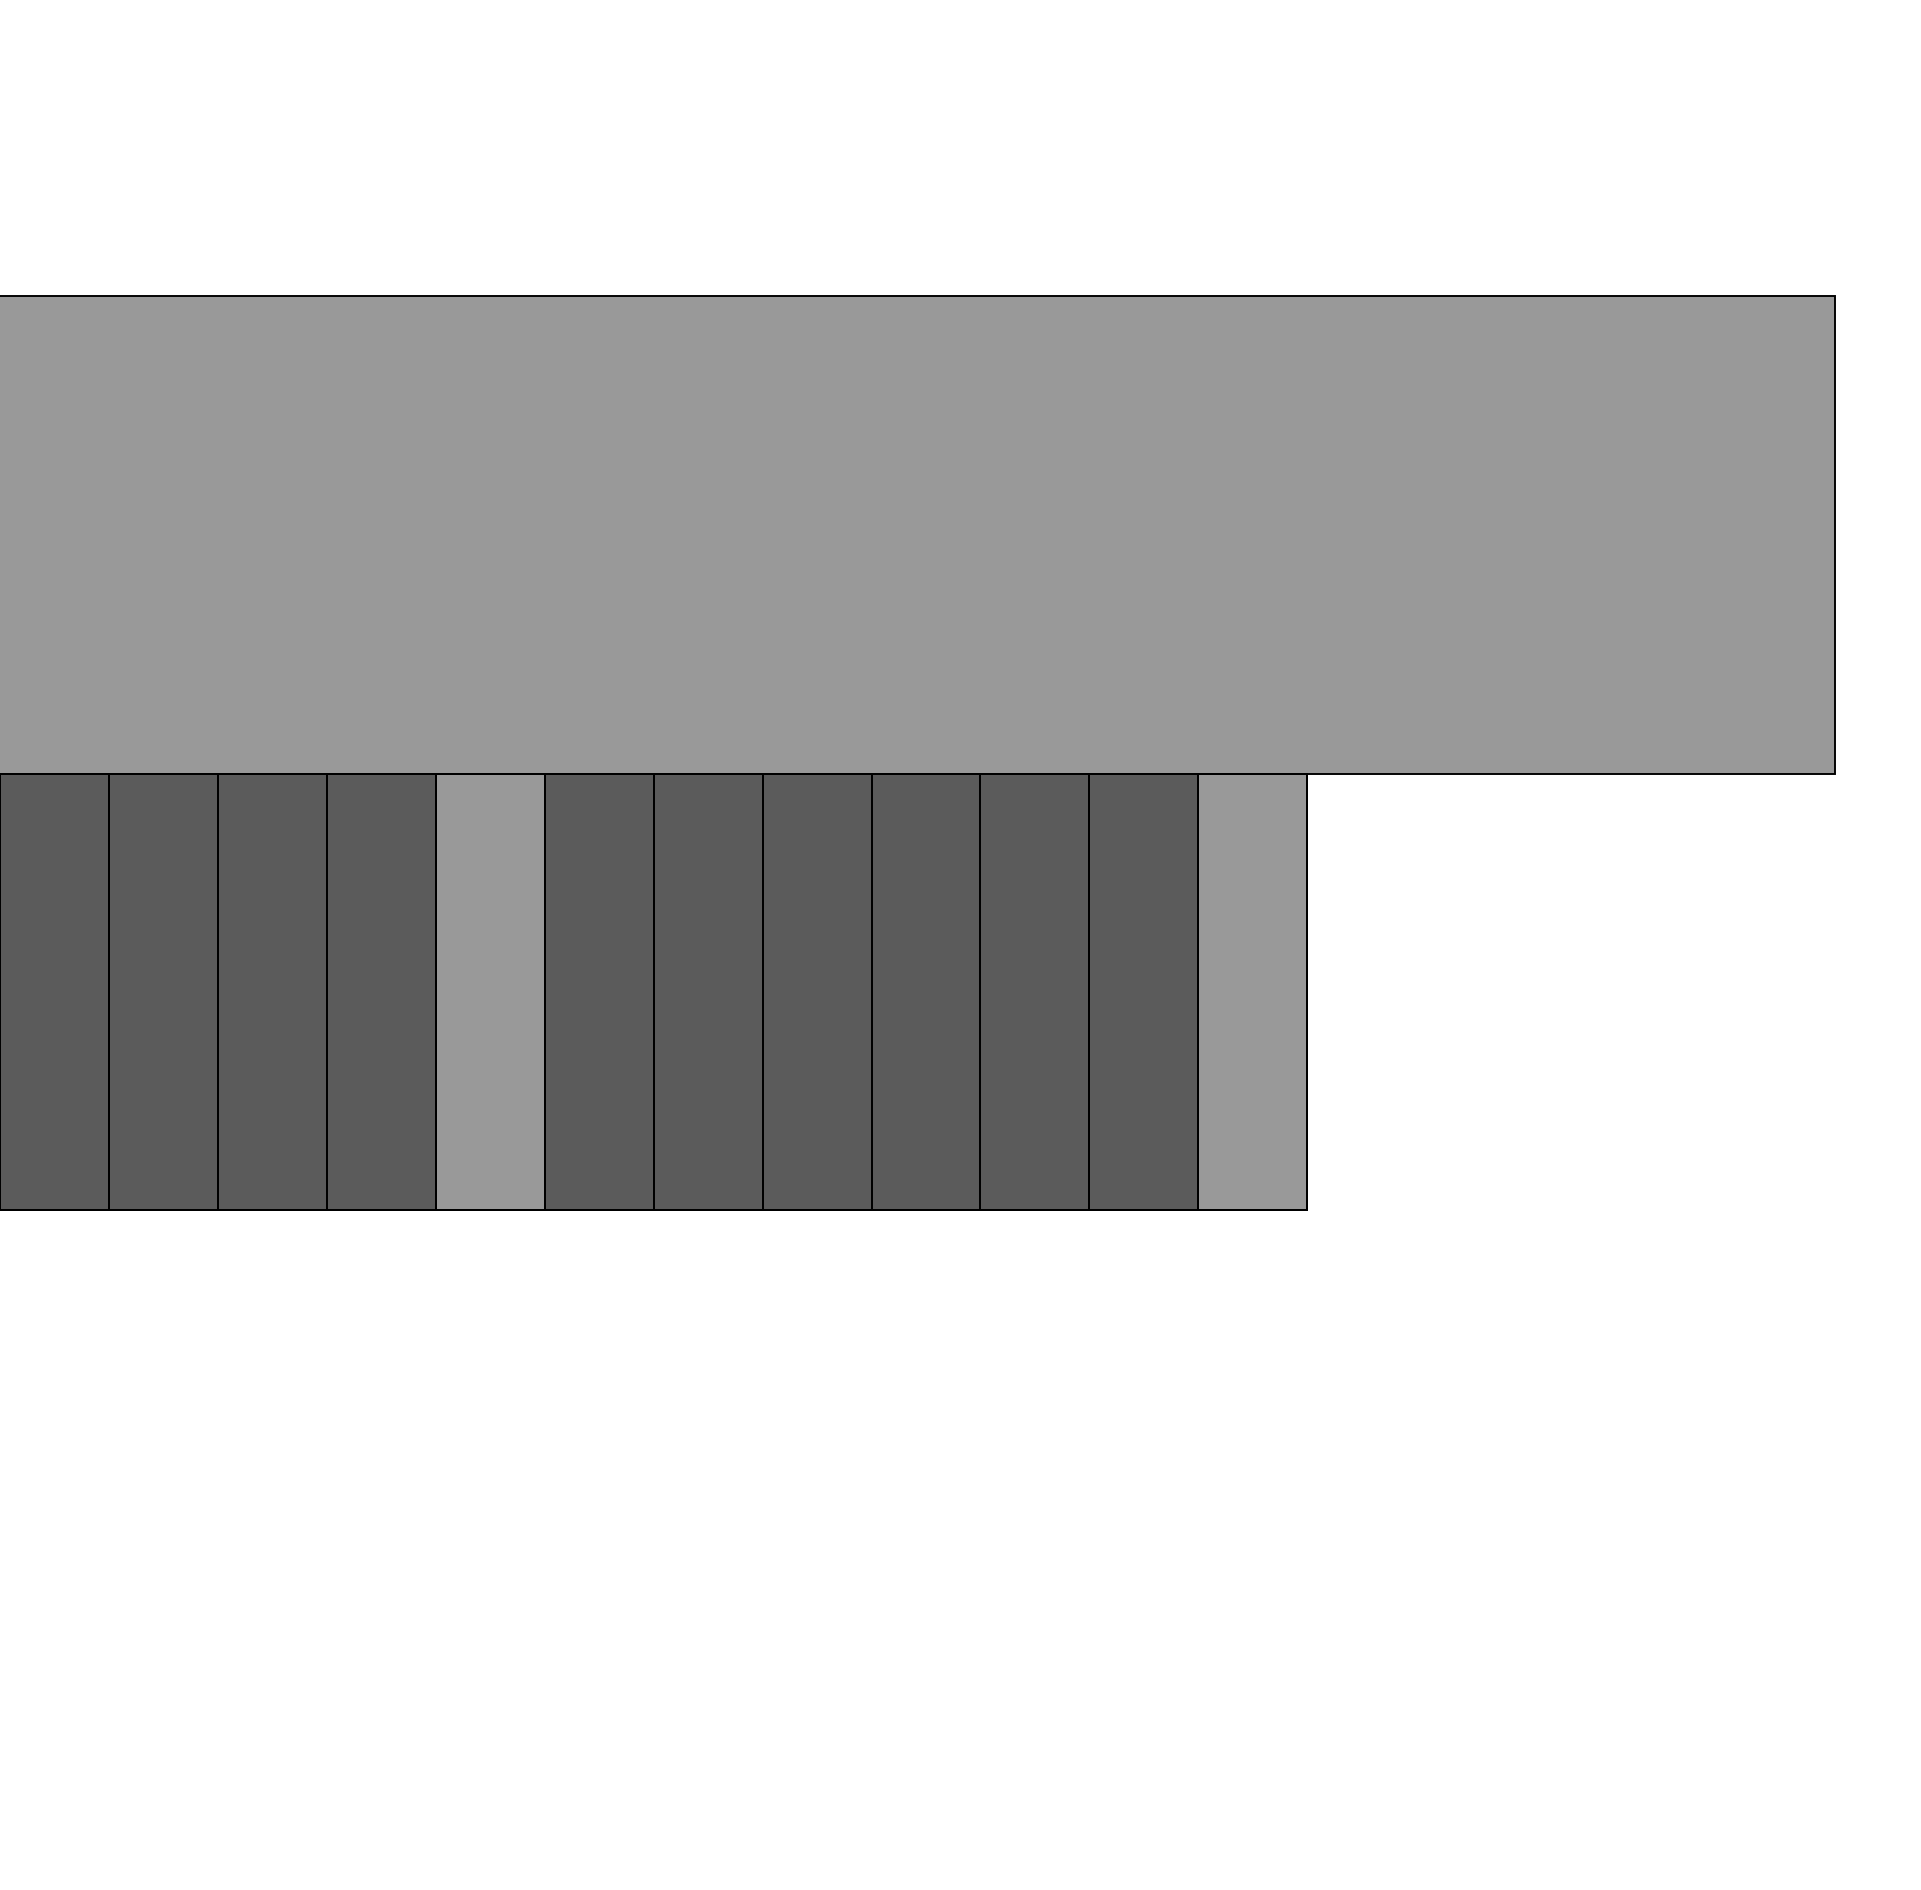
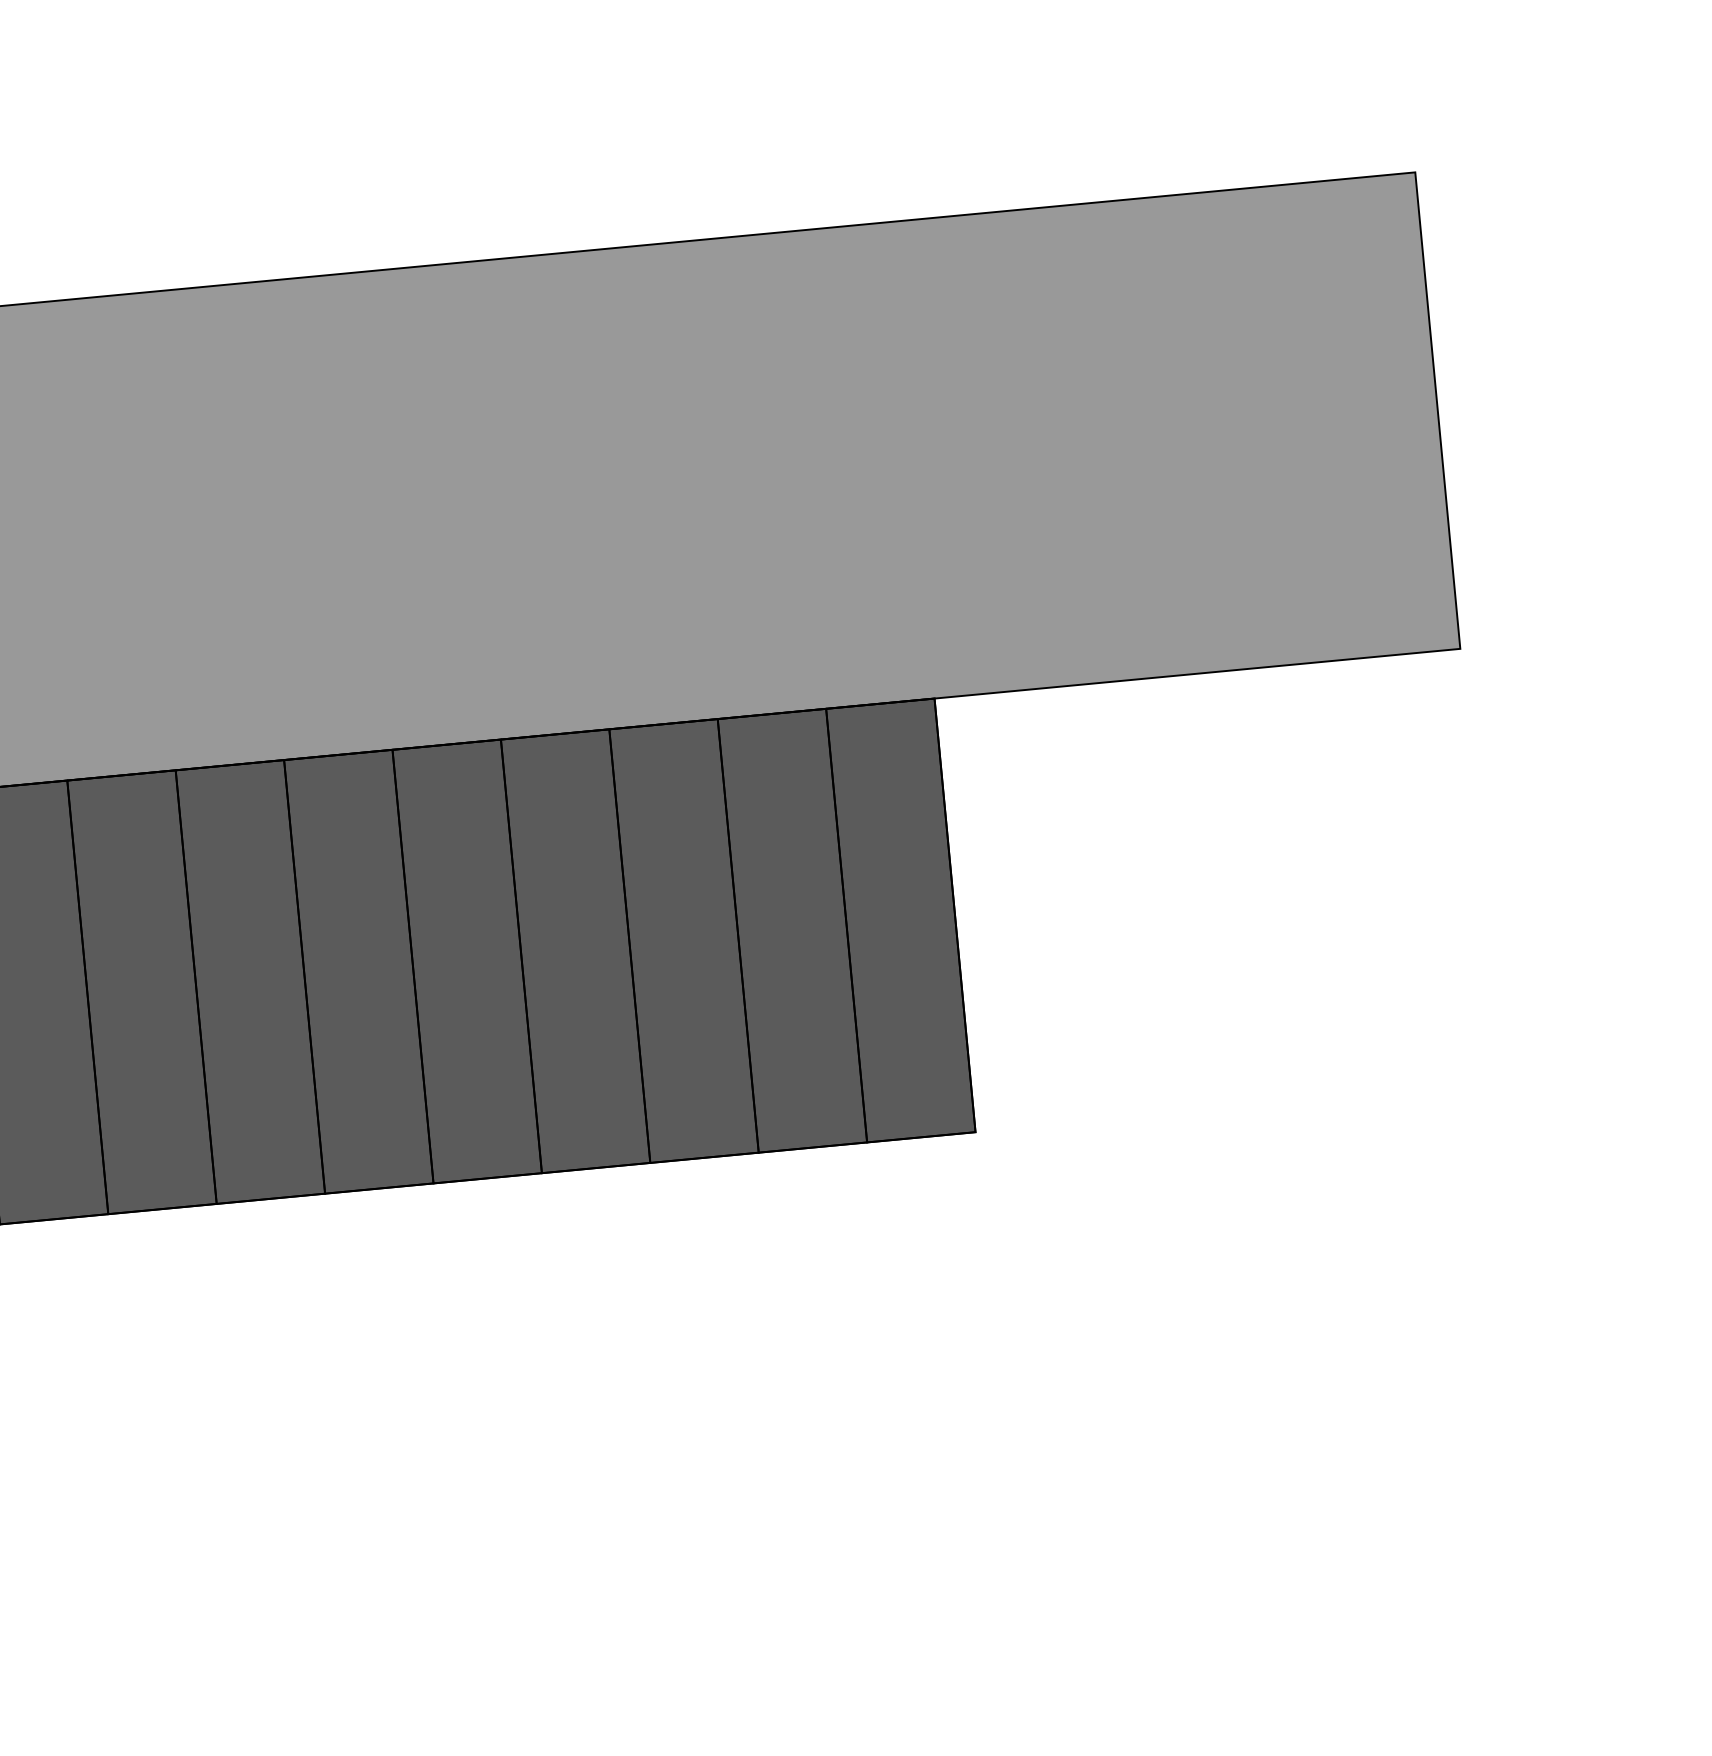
fill: (489, 991) -> (141, 991), added
fill: (1252, 991) -> (900, 919), added

